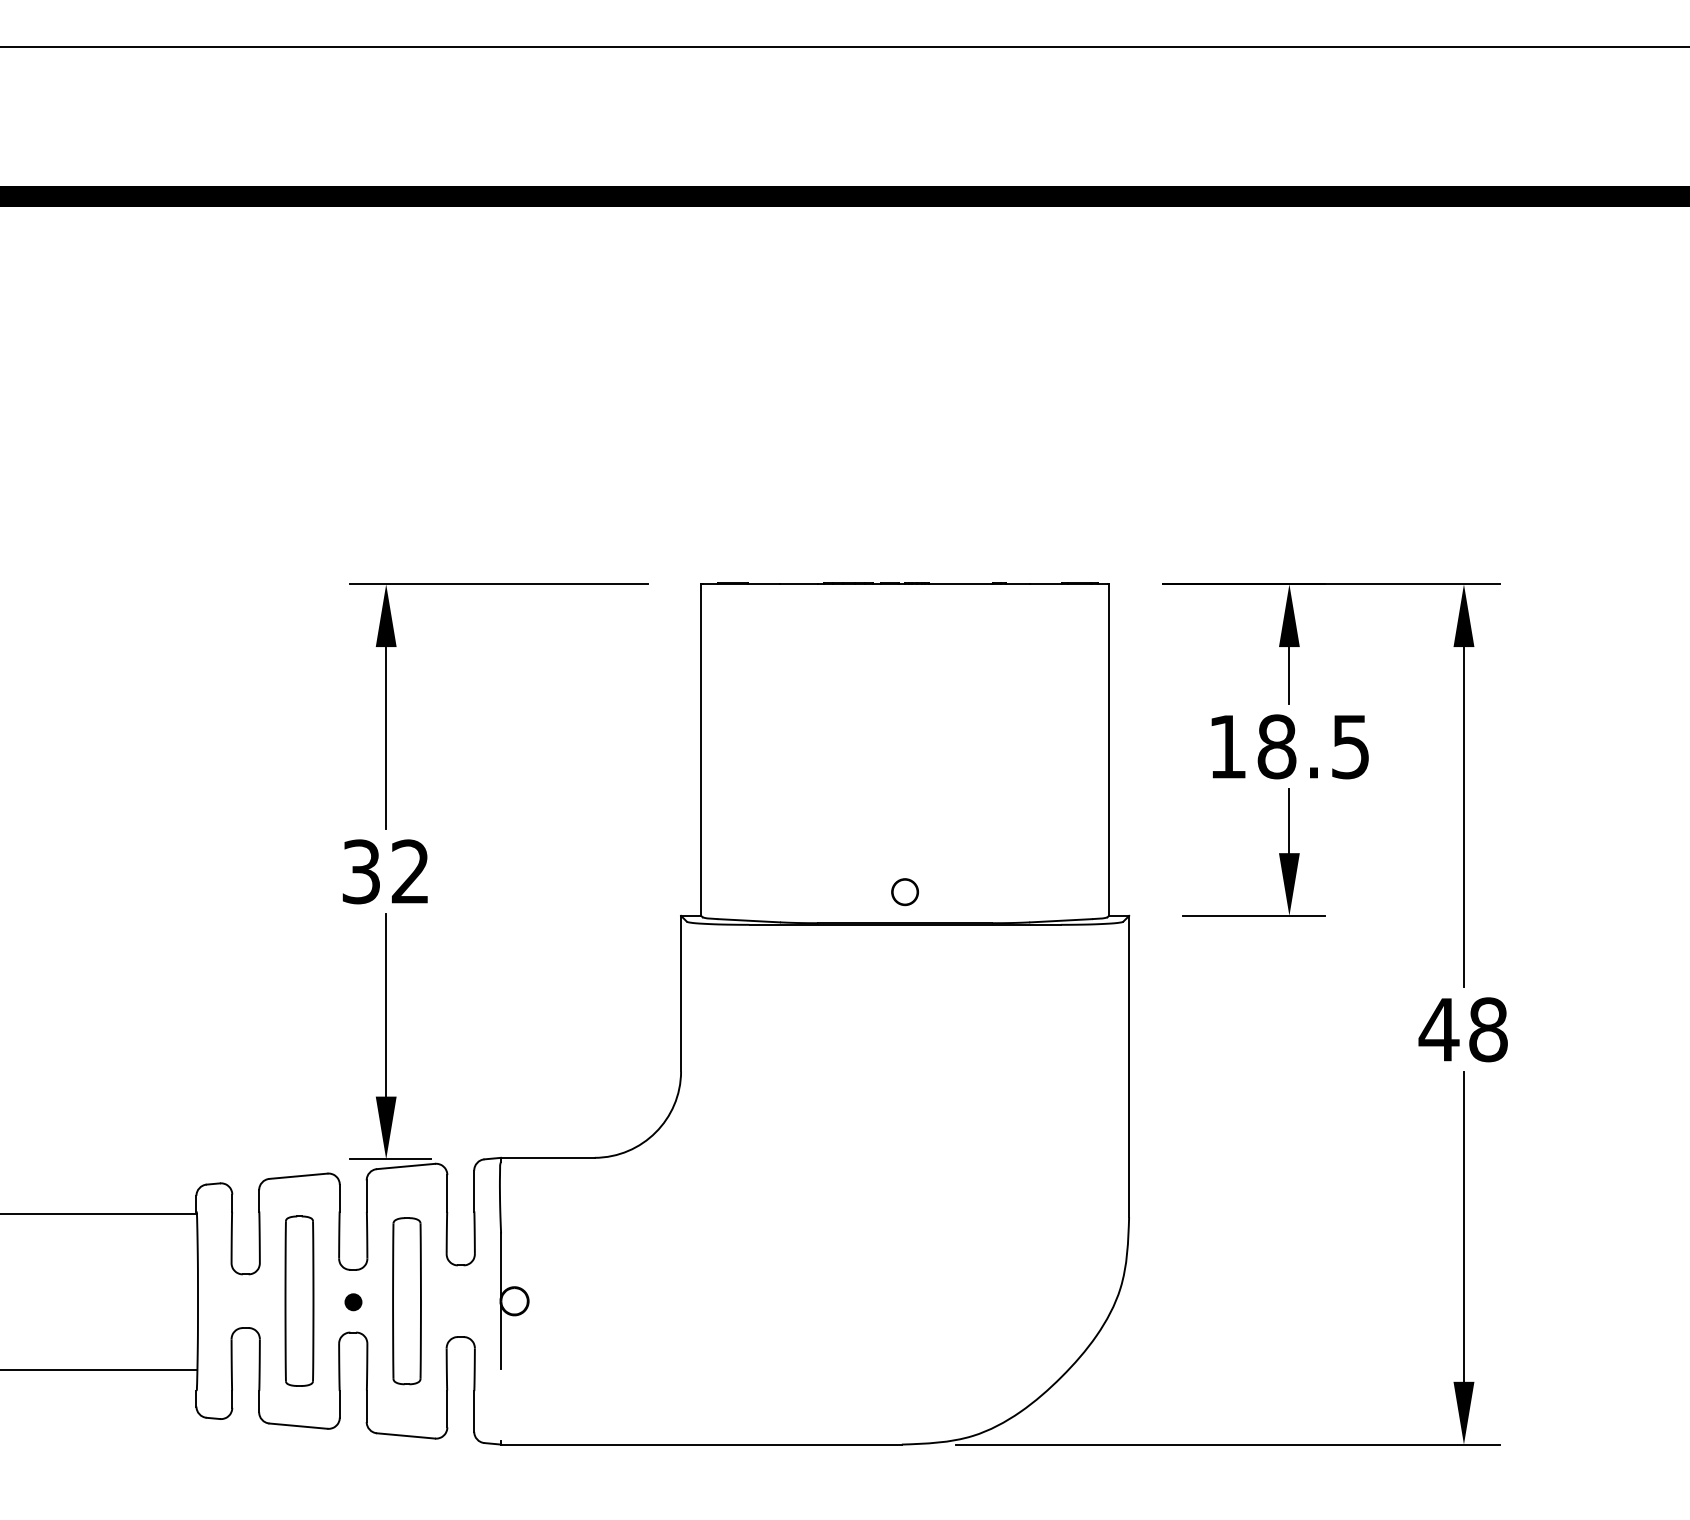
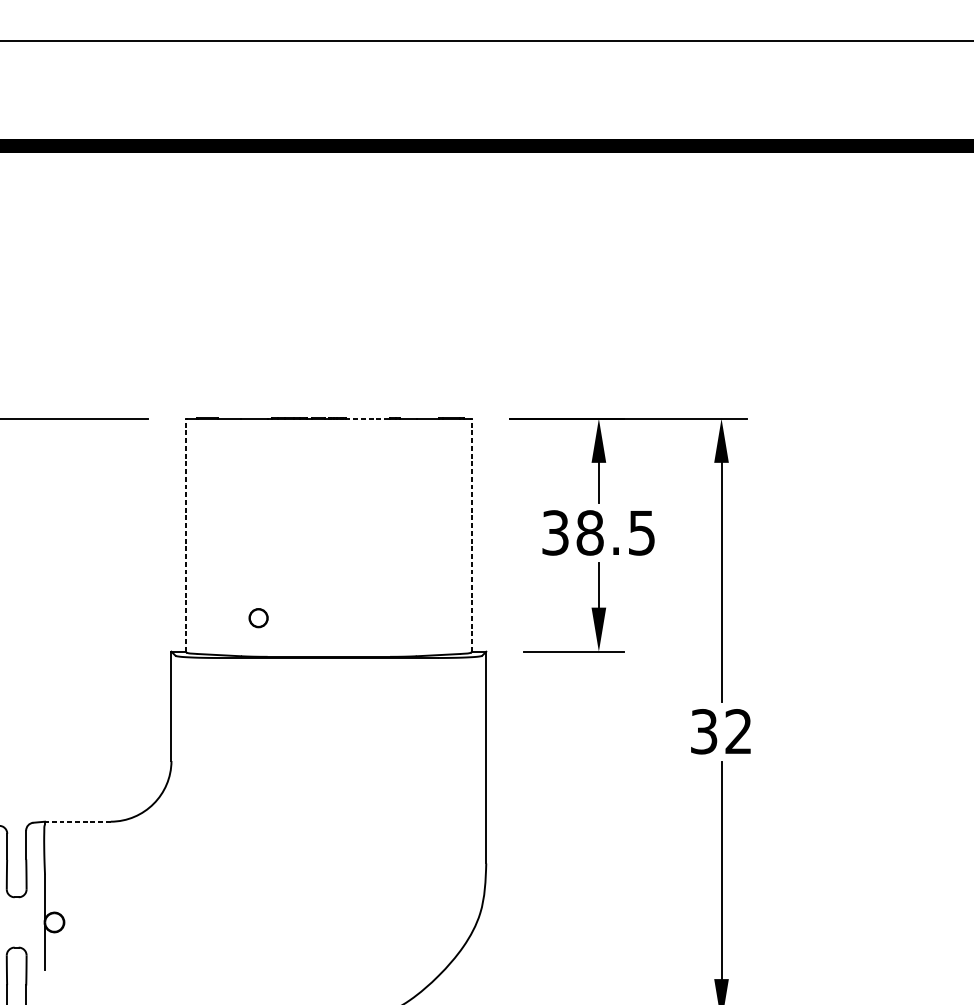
line: (960, 584) -> (367, 418), solid -> dashed
text: (1227, 746) -> (555, 532), 18.5 -> 38.5
line: (701, 750) -> (185, 535), solid -> dashed
line: (1108, 750) -> (471, 535), solid -> dashed
circle: (904, 892) -> (258, 618), moved
text: (1462, 1029) -> (720, 731), 48 -> 32
line: (547, 1157) -> (77, 821), solid -> dashed

